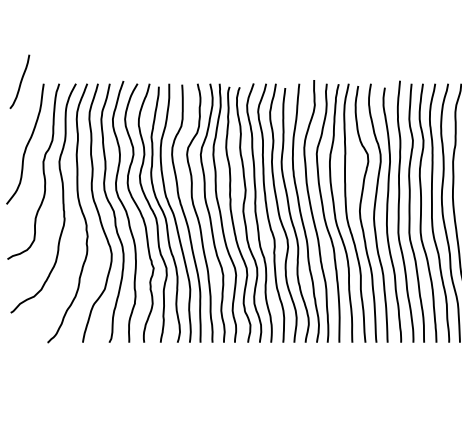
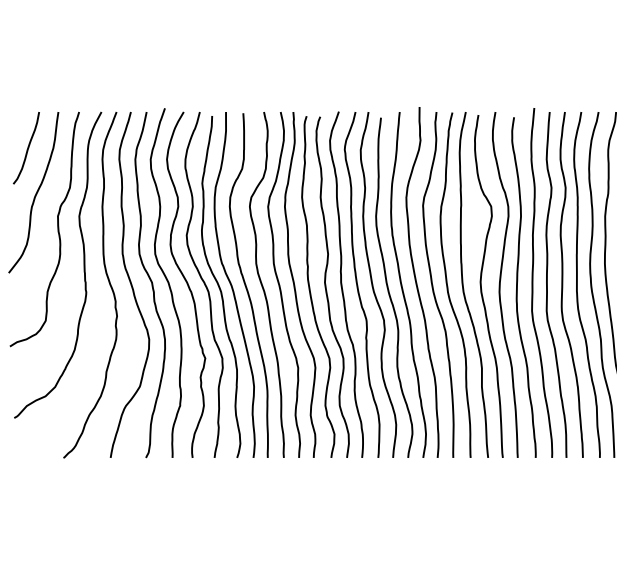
curve: (20, 81) -> (27, 147), moved

